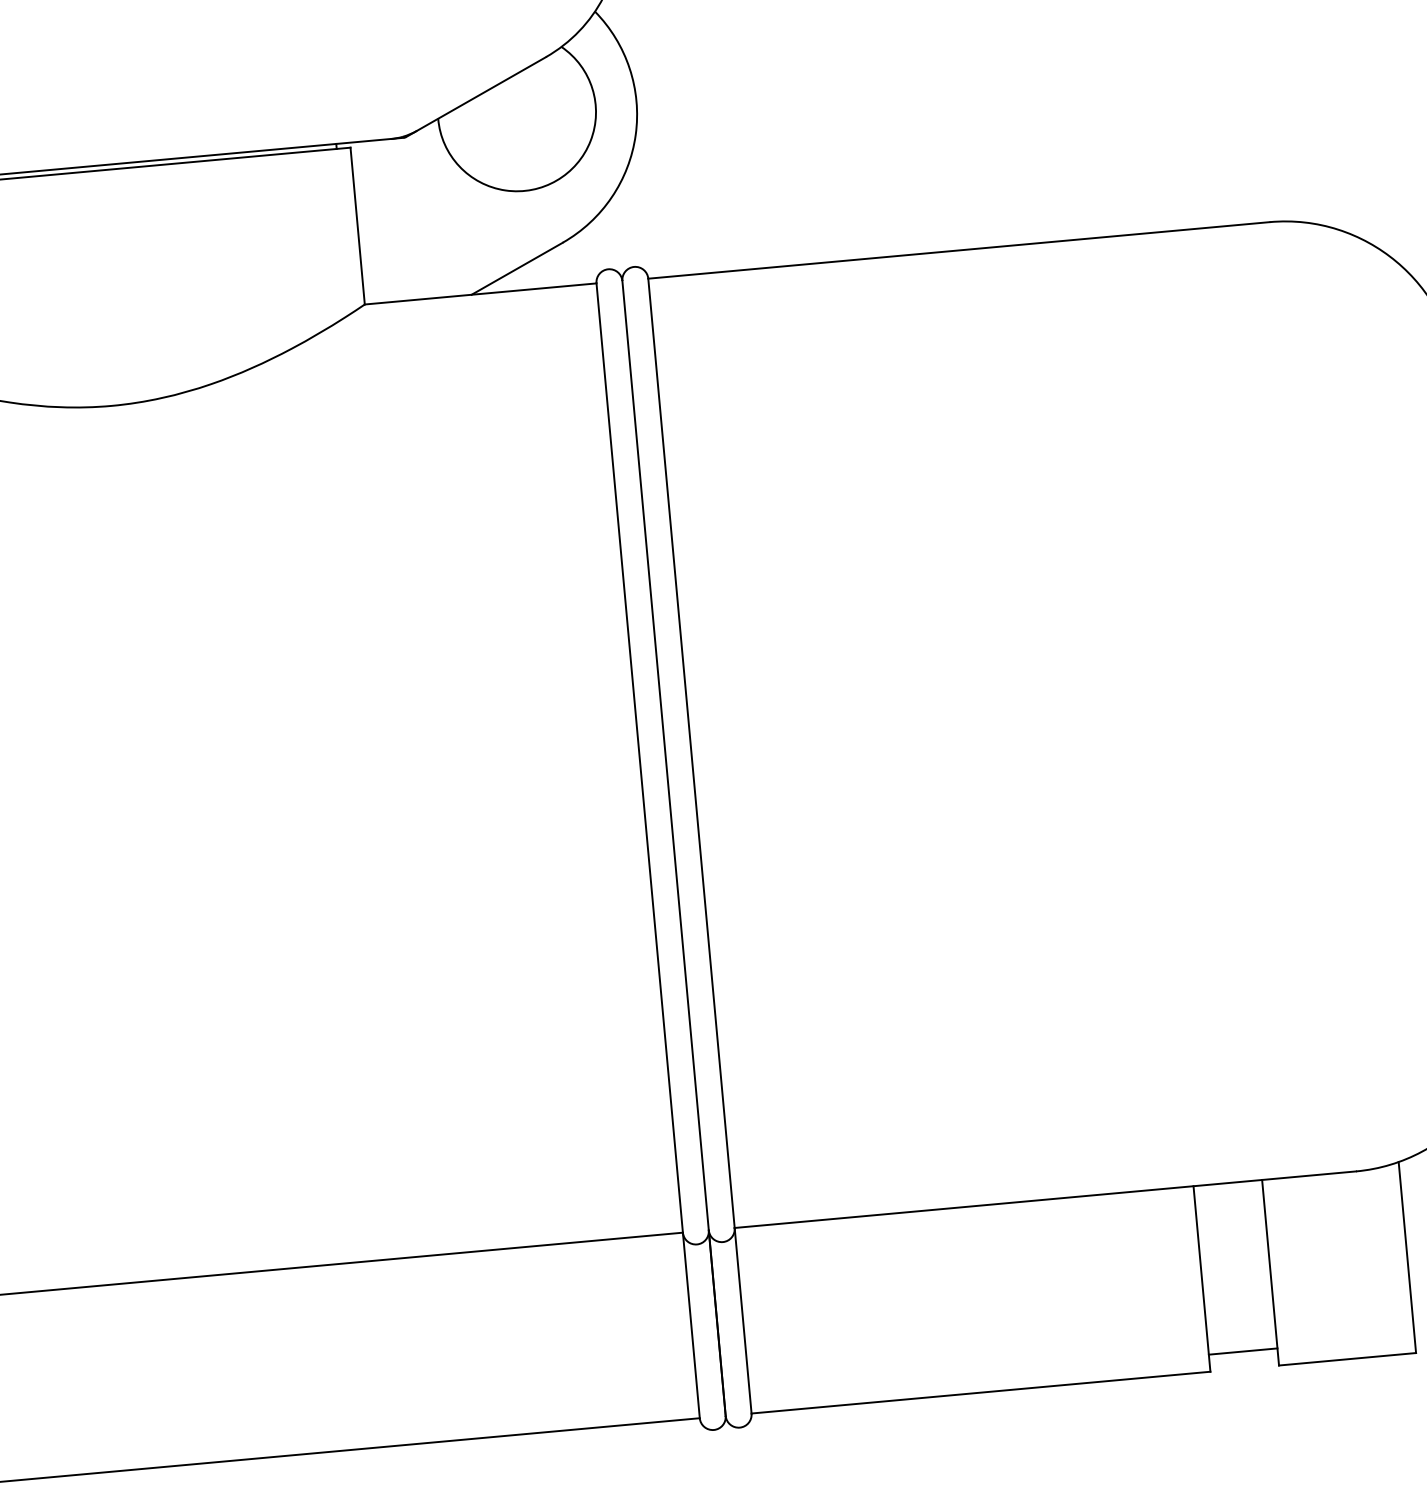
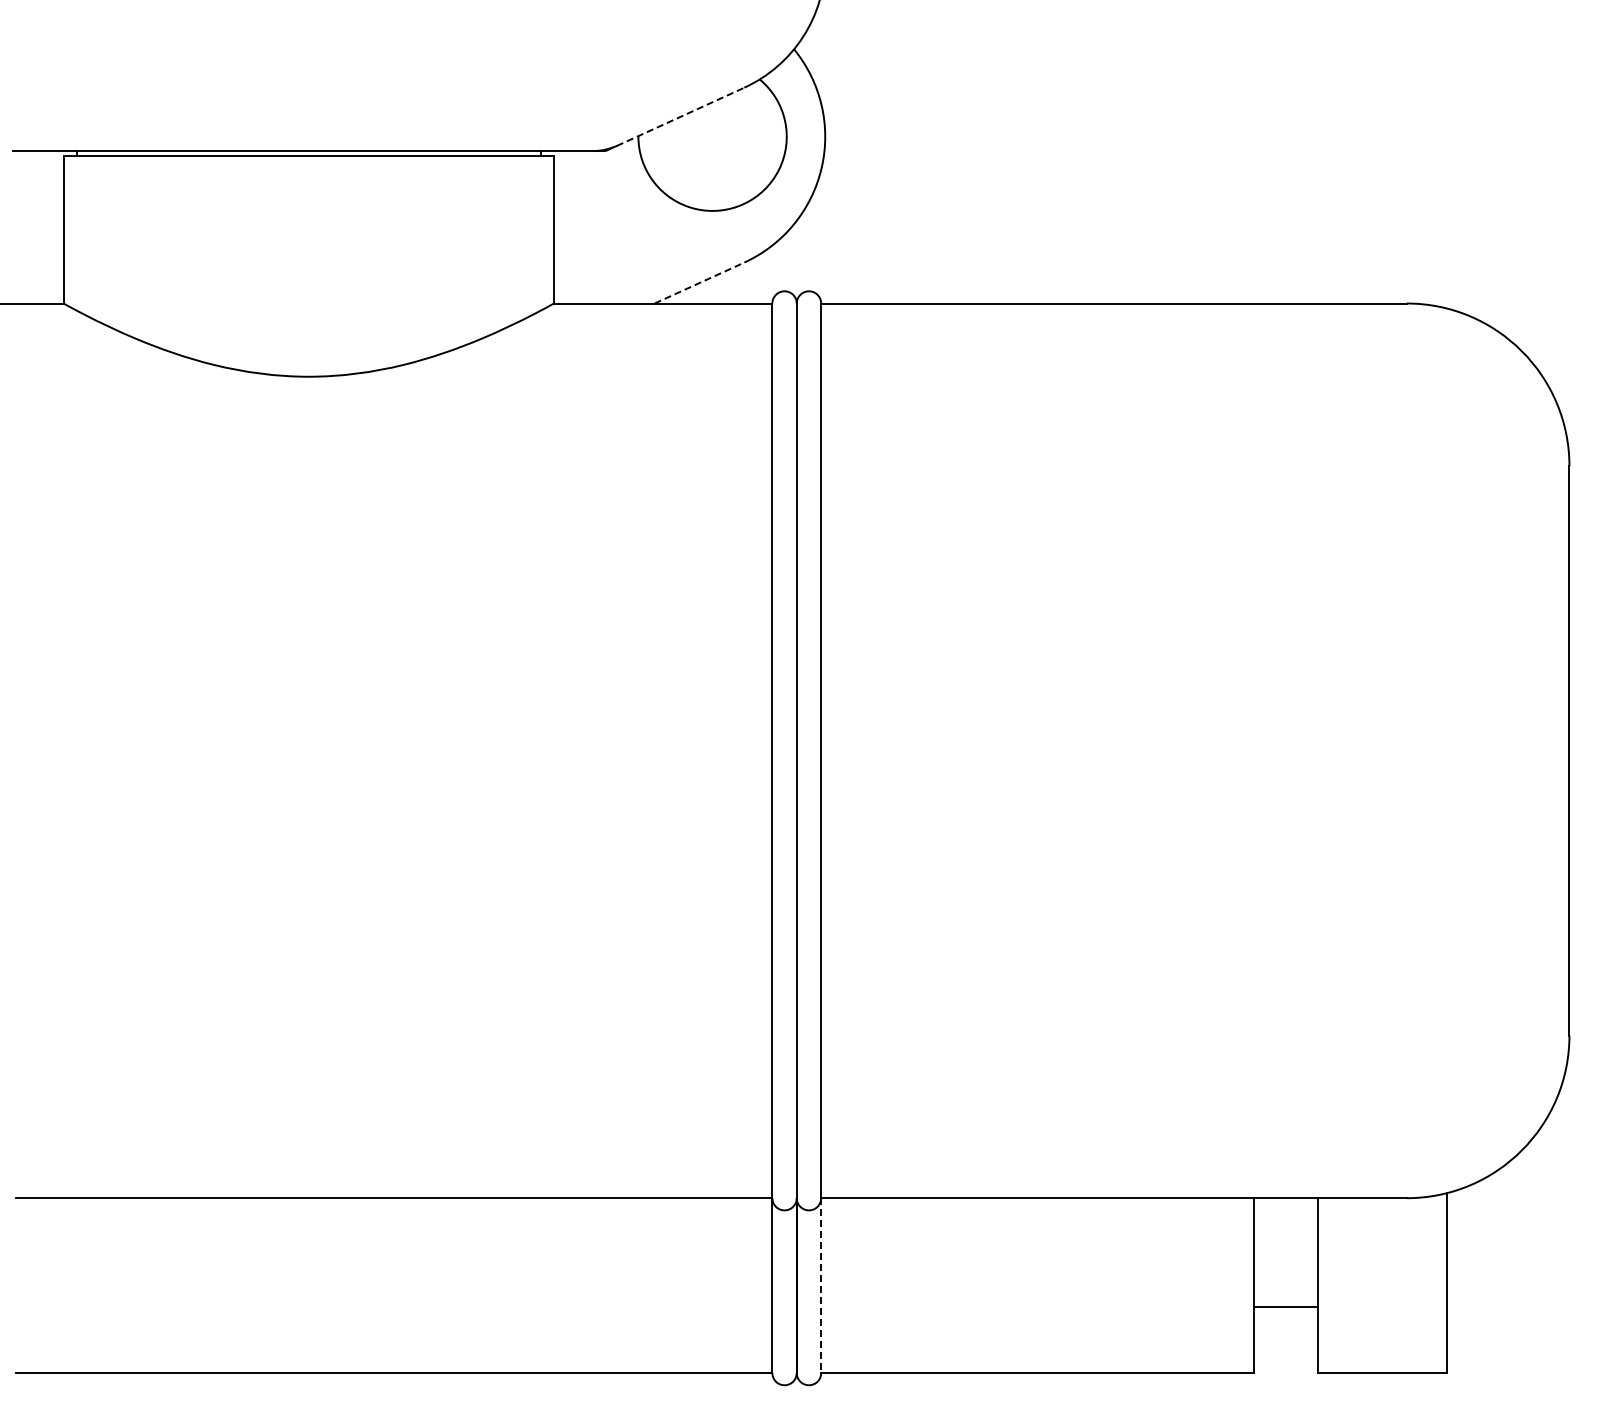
line: (475, 97) -> (675, 119), solid -> dashed
line: (517, 268) -> (699, 282), solid -> dashed
line: (743, 1321) -> (821, 1286), solid -> dashed
line: (1242, 1351) -> (1285, 1306), moved

